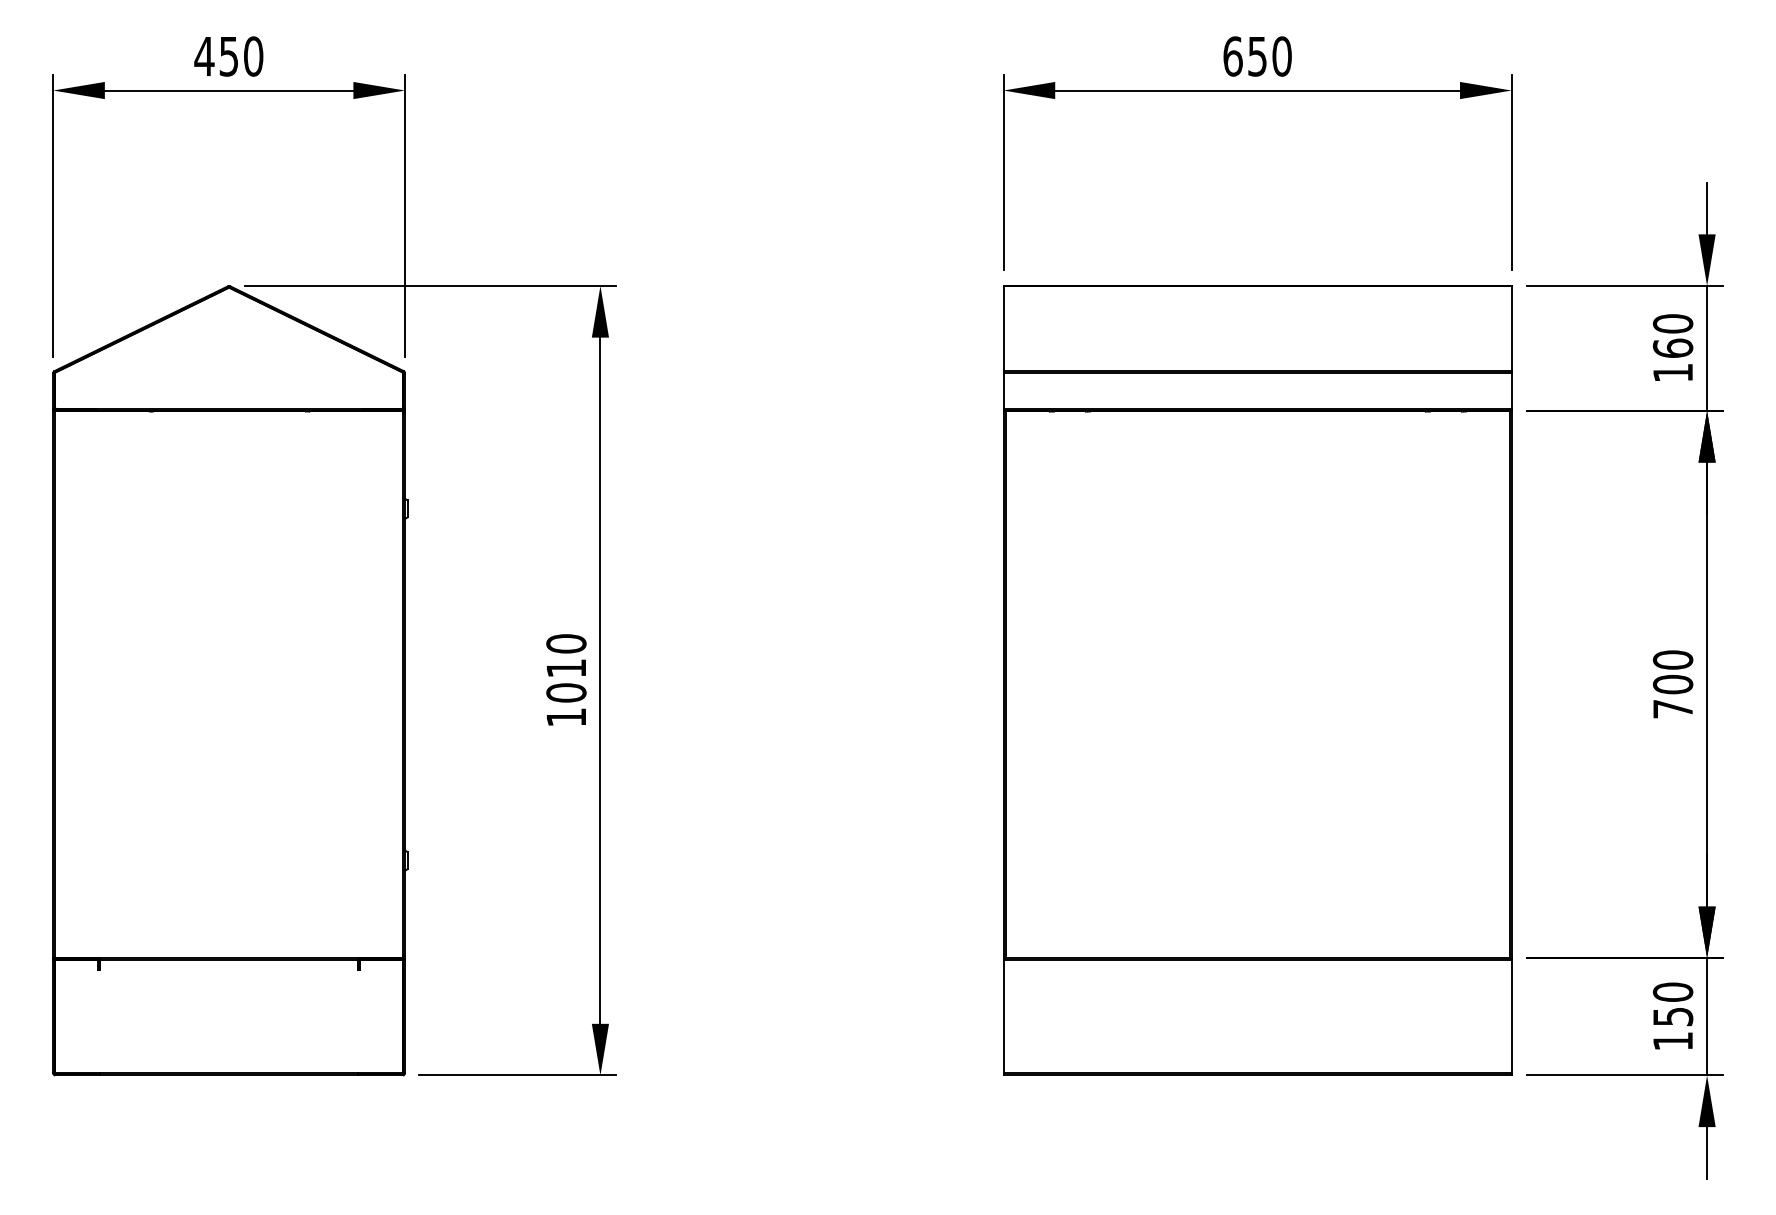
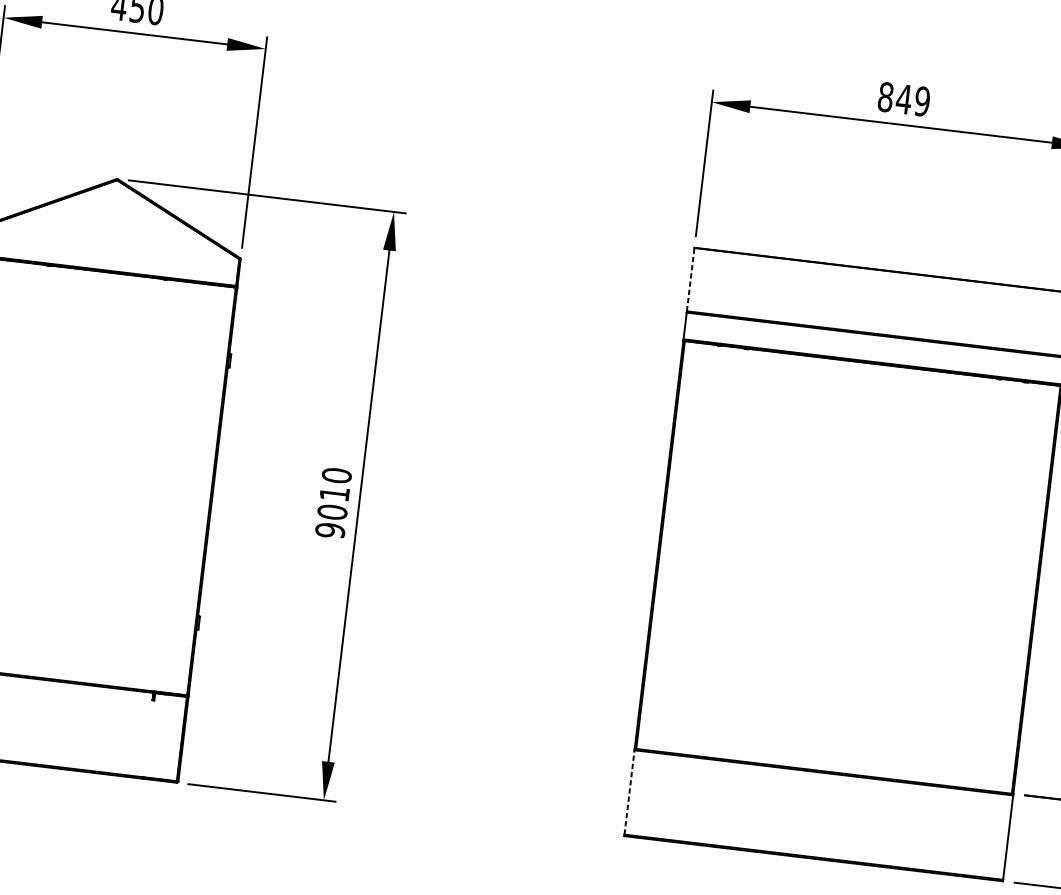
text: (1257, 56) -> (904, 99), 650 -> 849
line: (1003, 328) -> (690, 279), solid -> dashed
text: (566, 717) -> (330, 530), 1010 -> 9010
line: (1003, 1016) -> (629, 792), solid -> dashed

